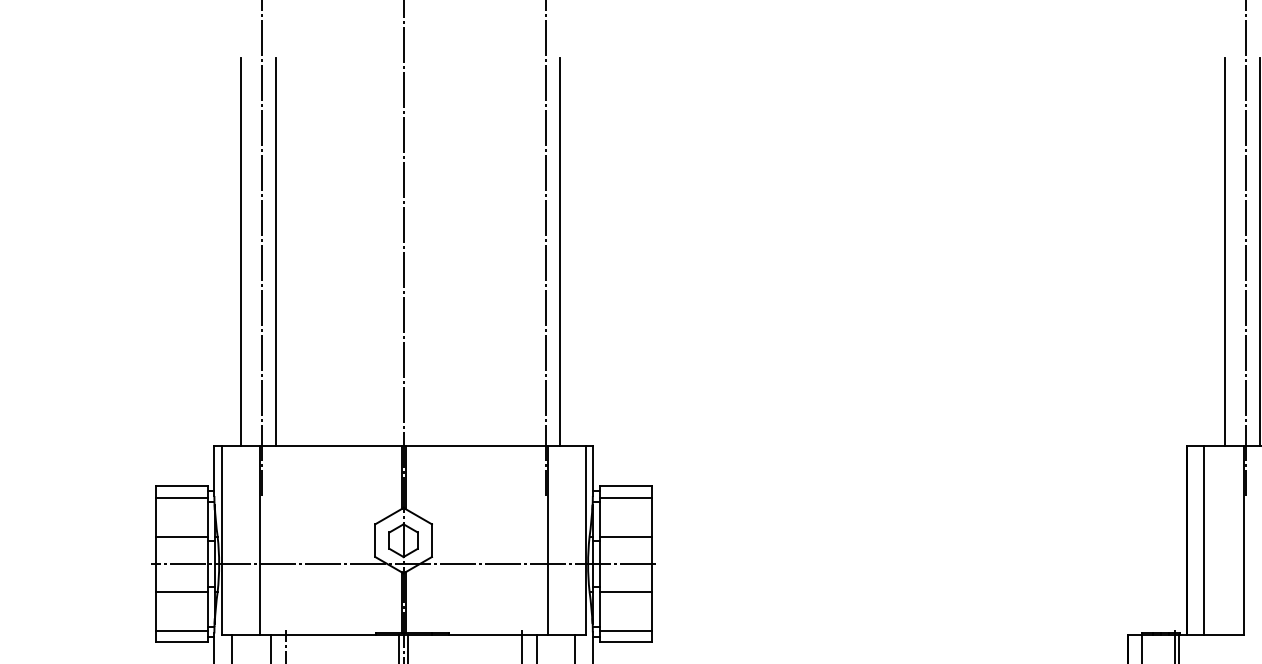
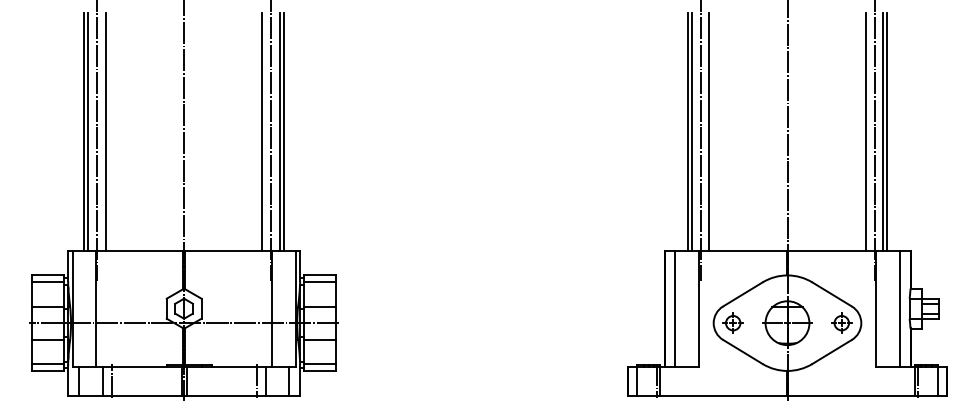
line: (247, 251) -> (88, 131), added
line: (531, 251) -> (262, 131), added
line: (567, 251) -> (284, 131), added
line: (1231, 251) -> (691, 131), added

